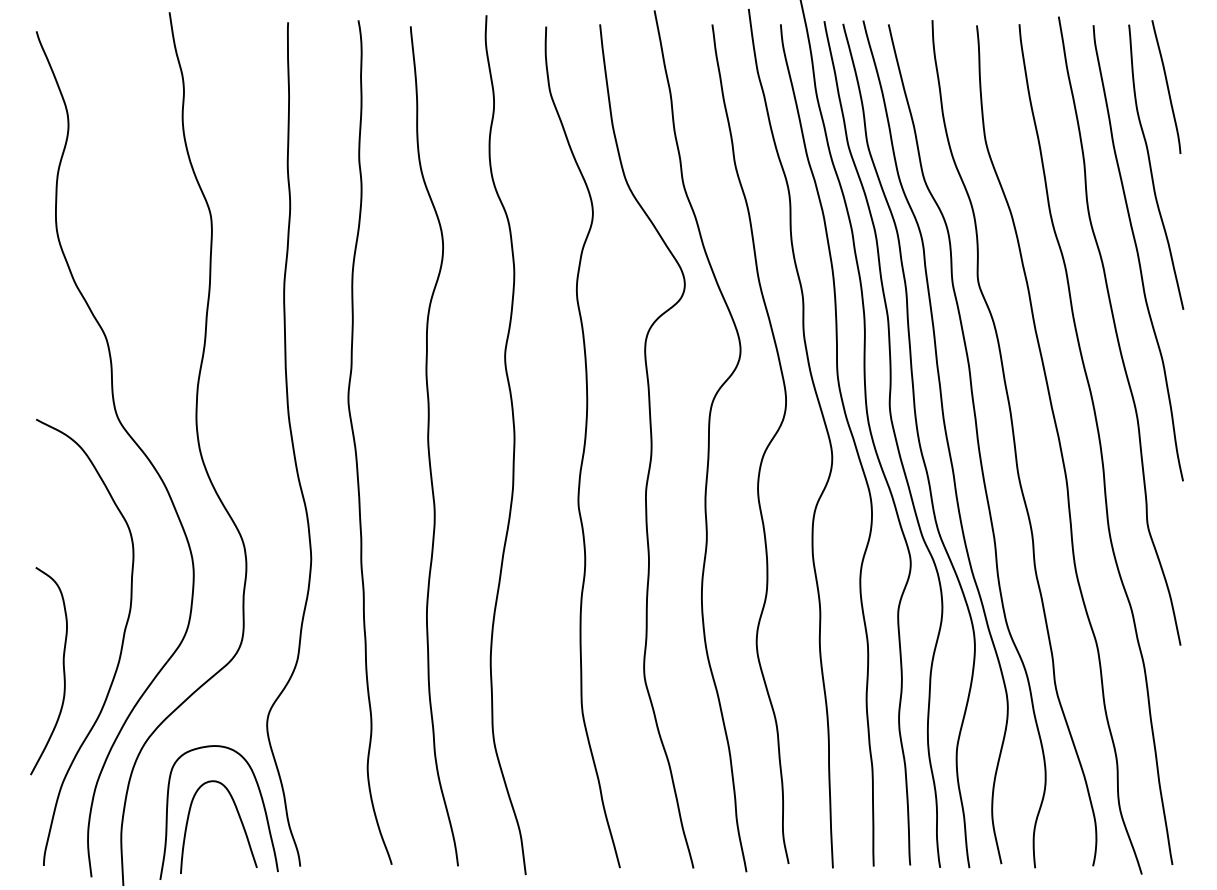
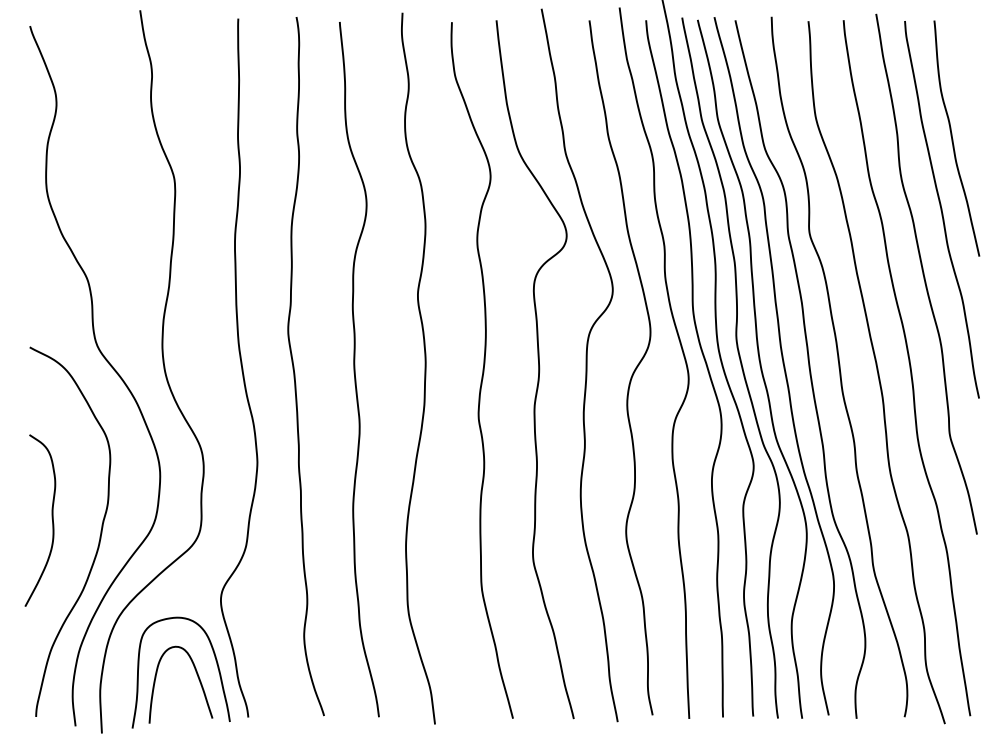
curve: (1166, 86) -> (965, 71), removed
curve: (62, 668) -> (51, 518), moved

